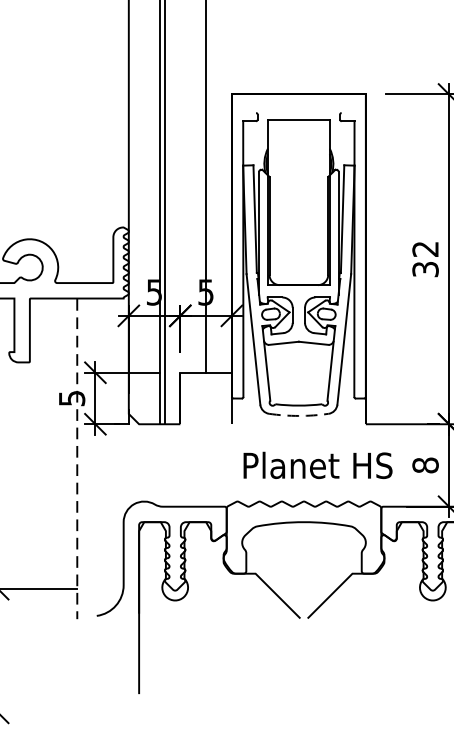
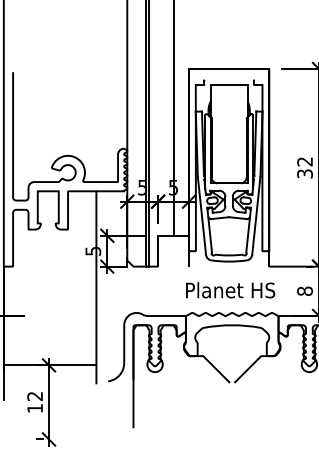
arc: (299, 415) -> (229, 261), dashed -> solid
line: (77, 459) -> (96, 287), dashed -> solid
text: (317, 465) -> (230, 290), moved

